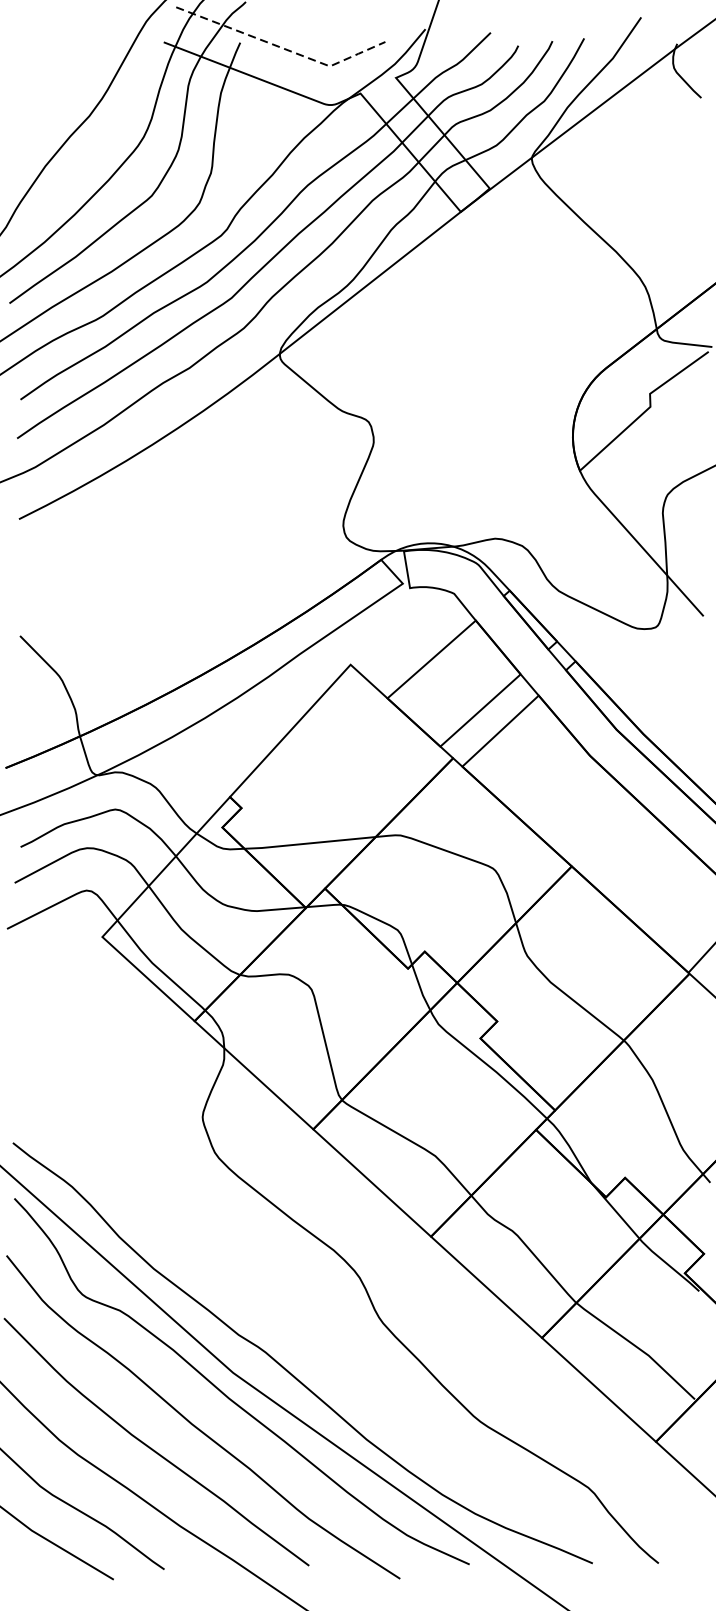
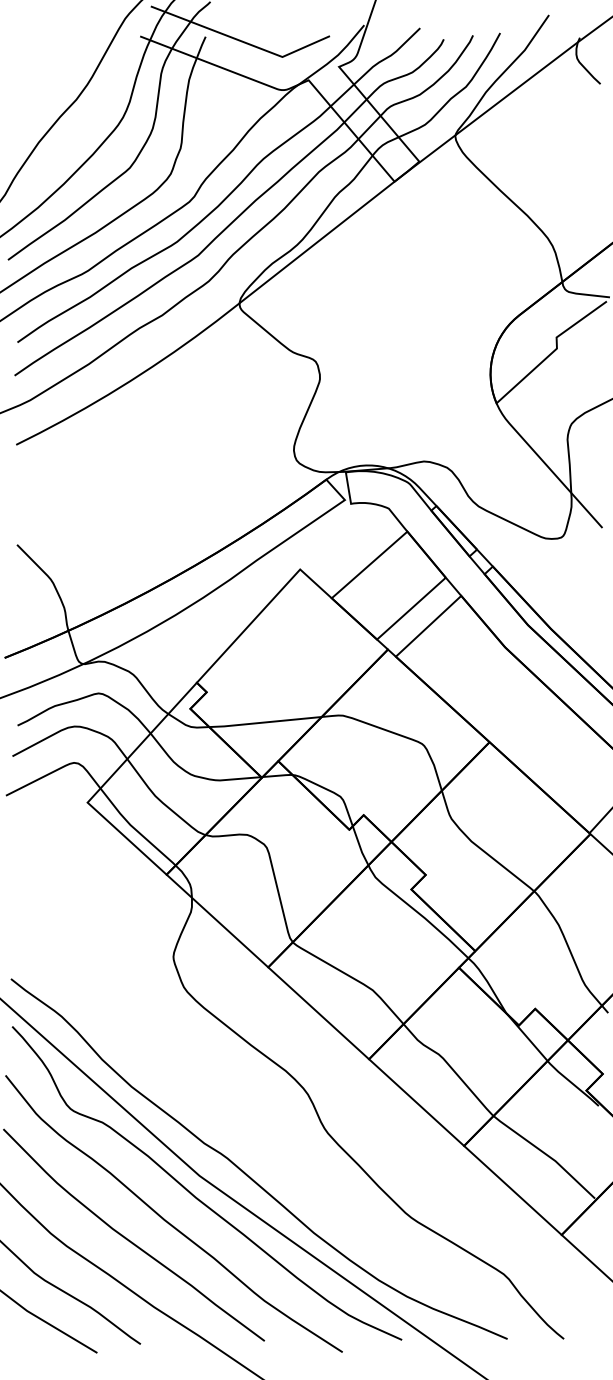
line: (283, 48) -> (242, 41), dashed -> solid

